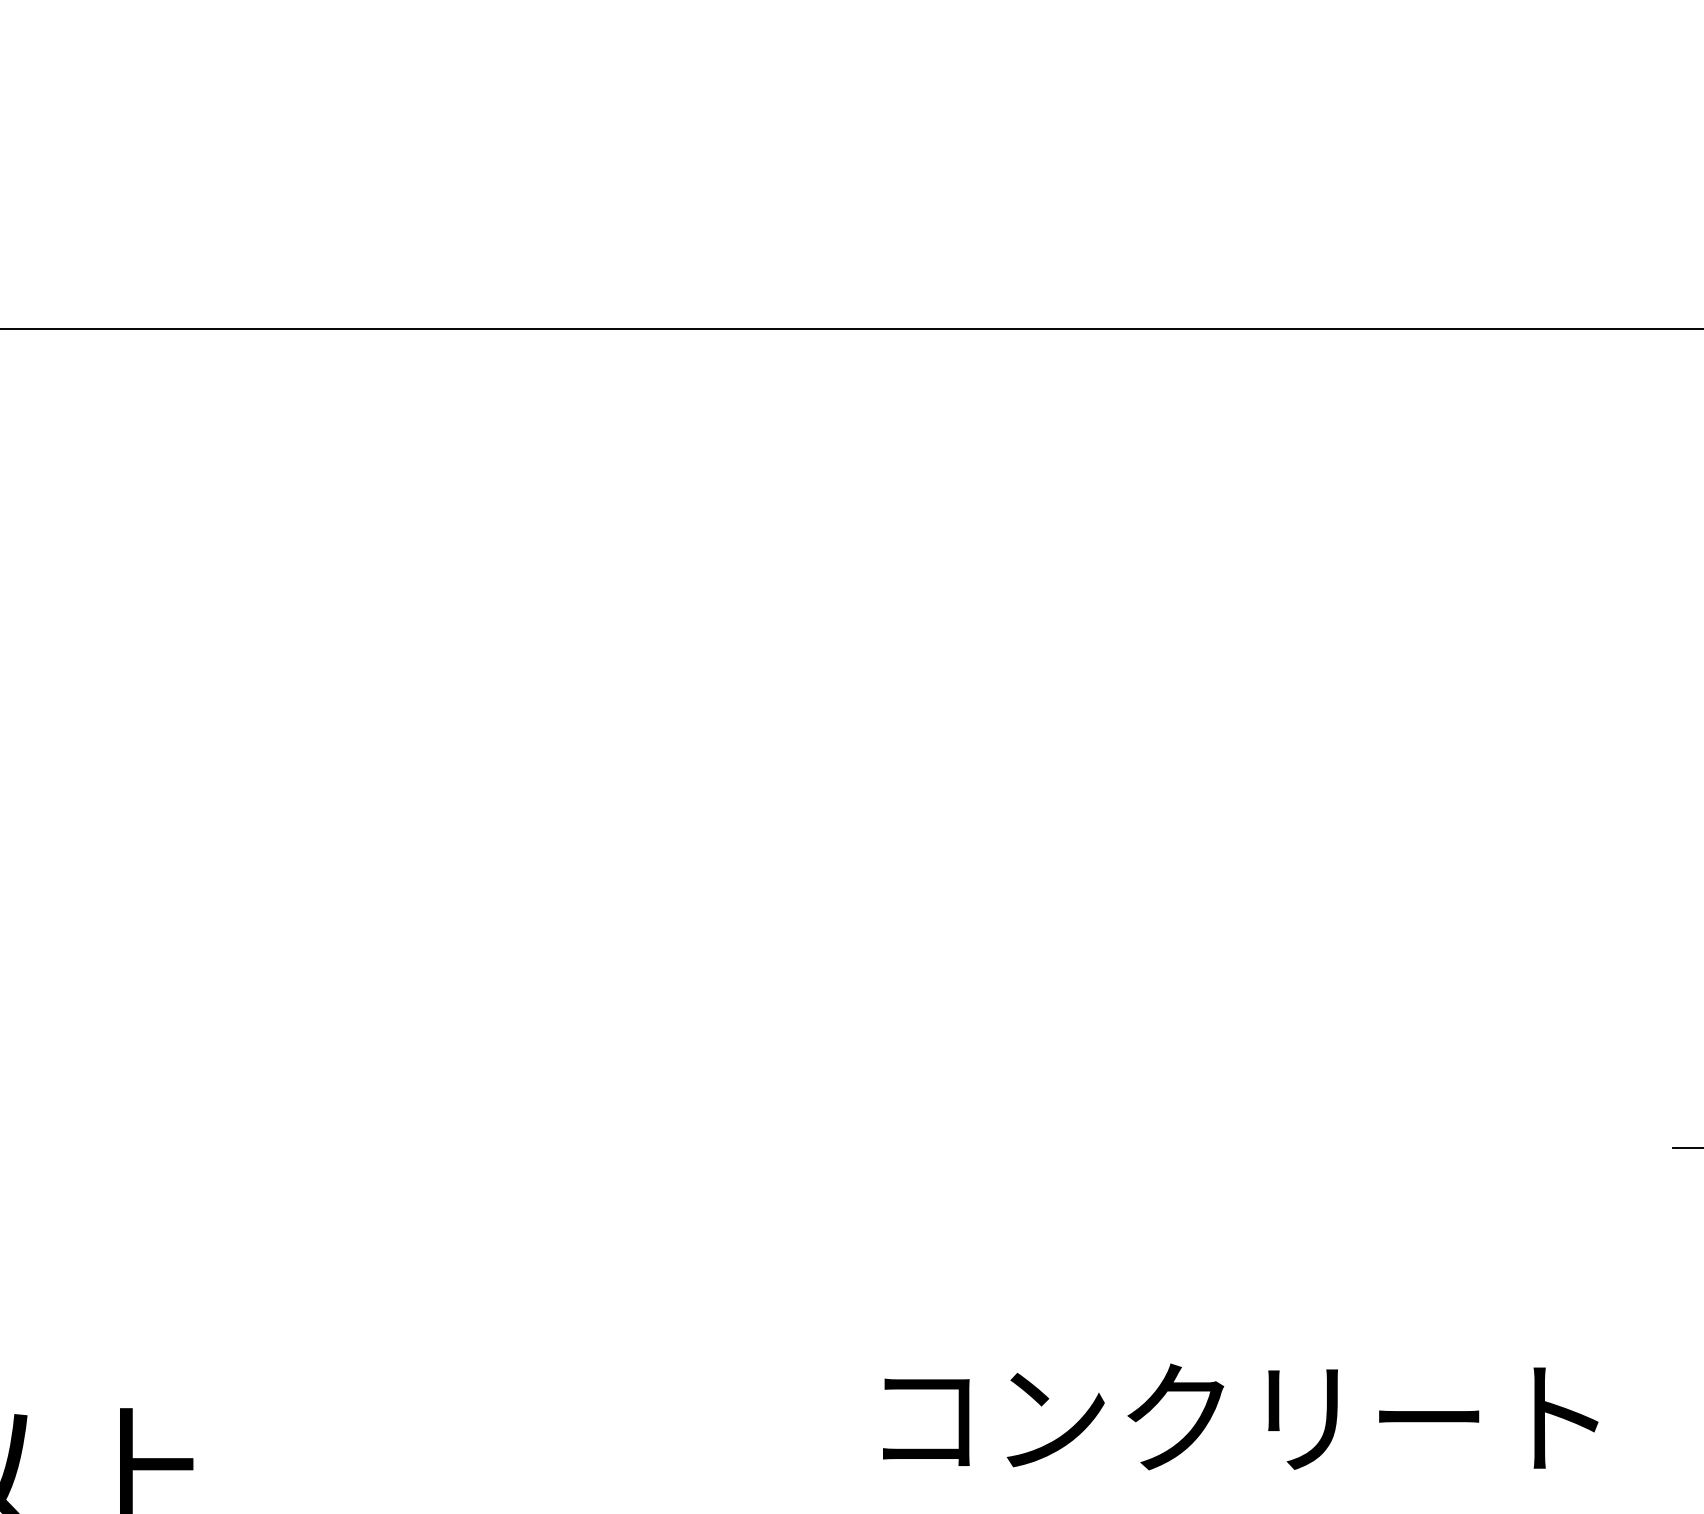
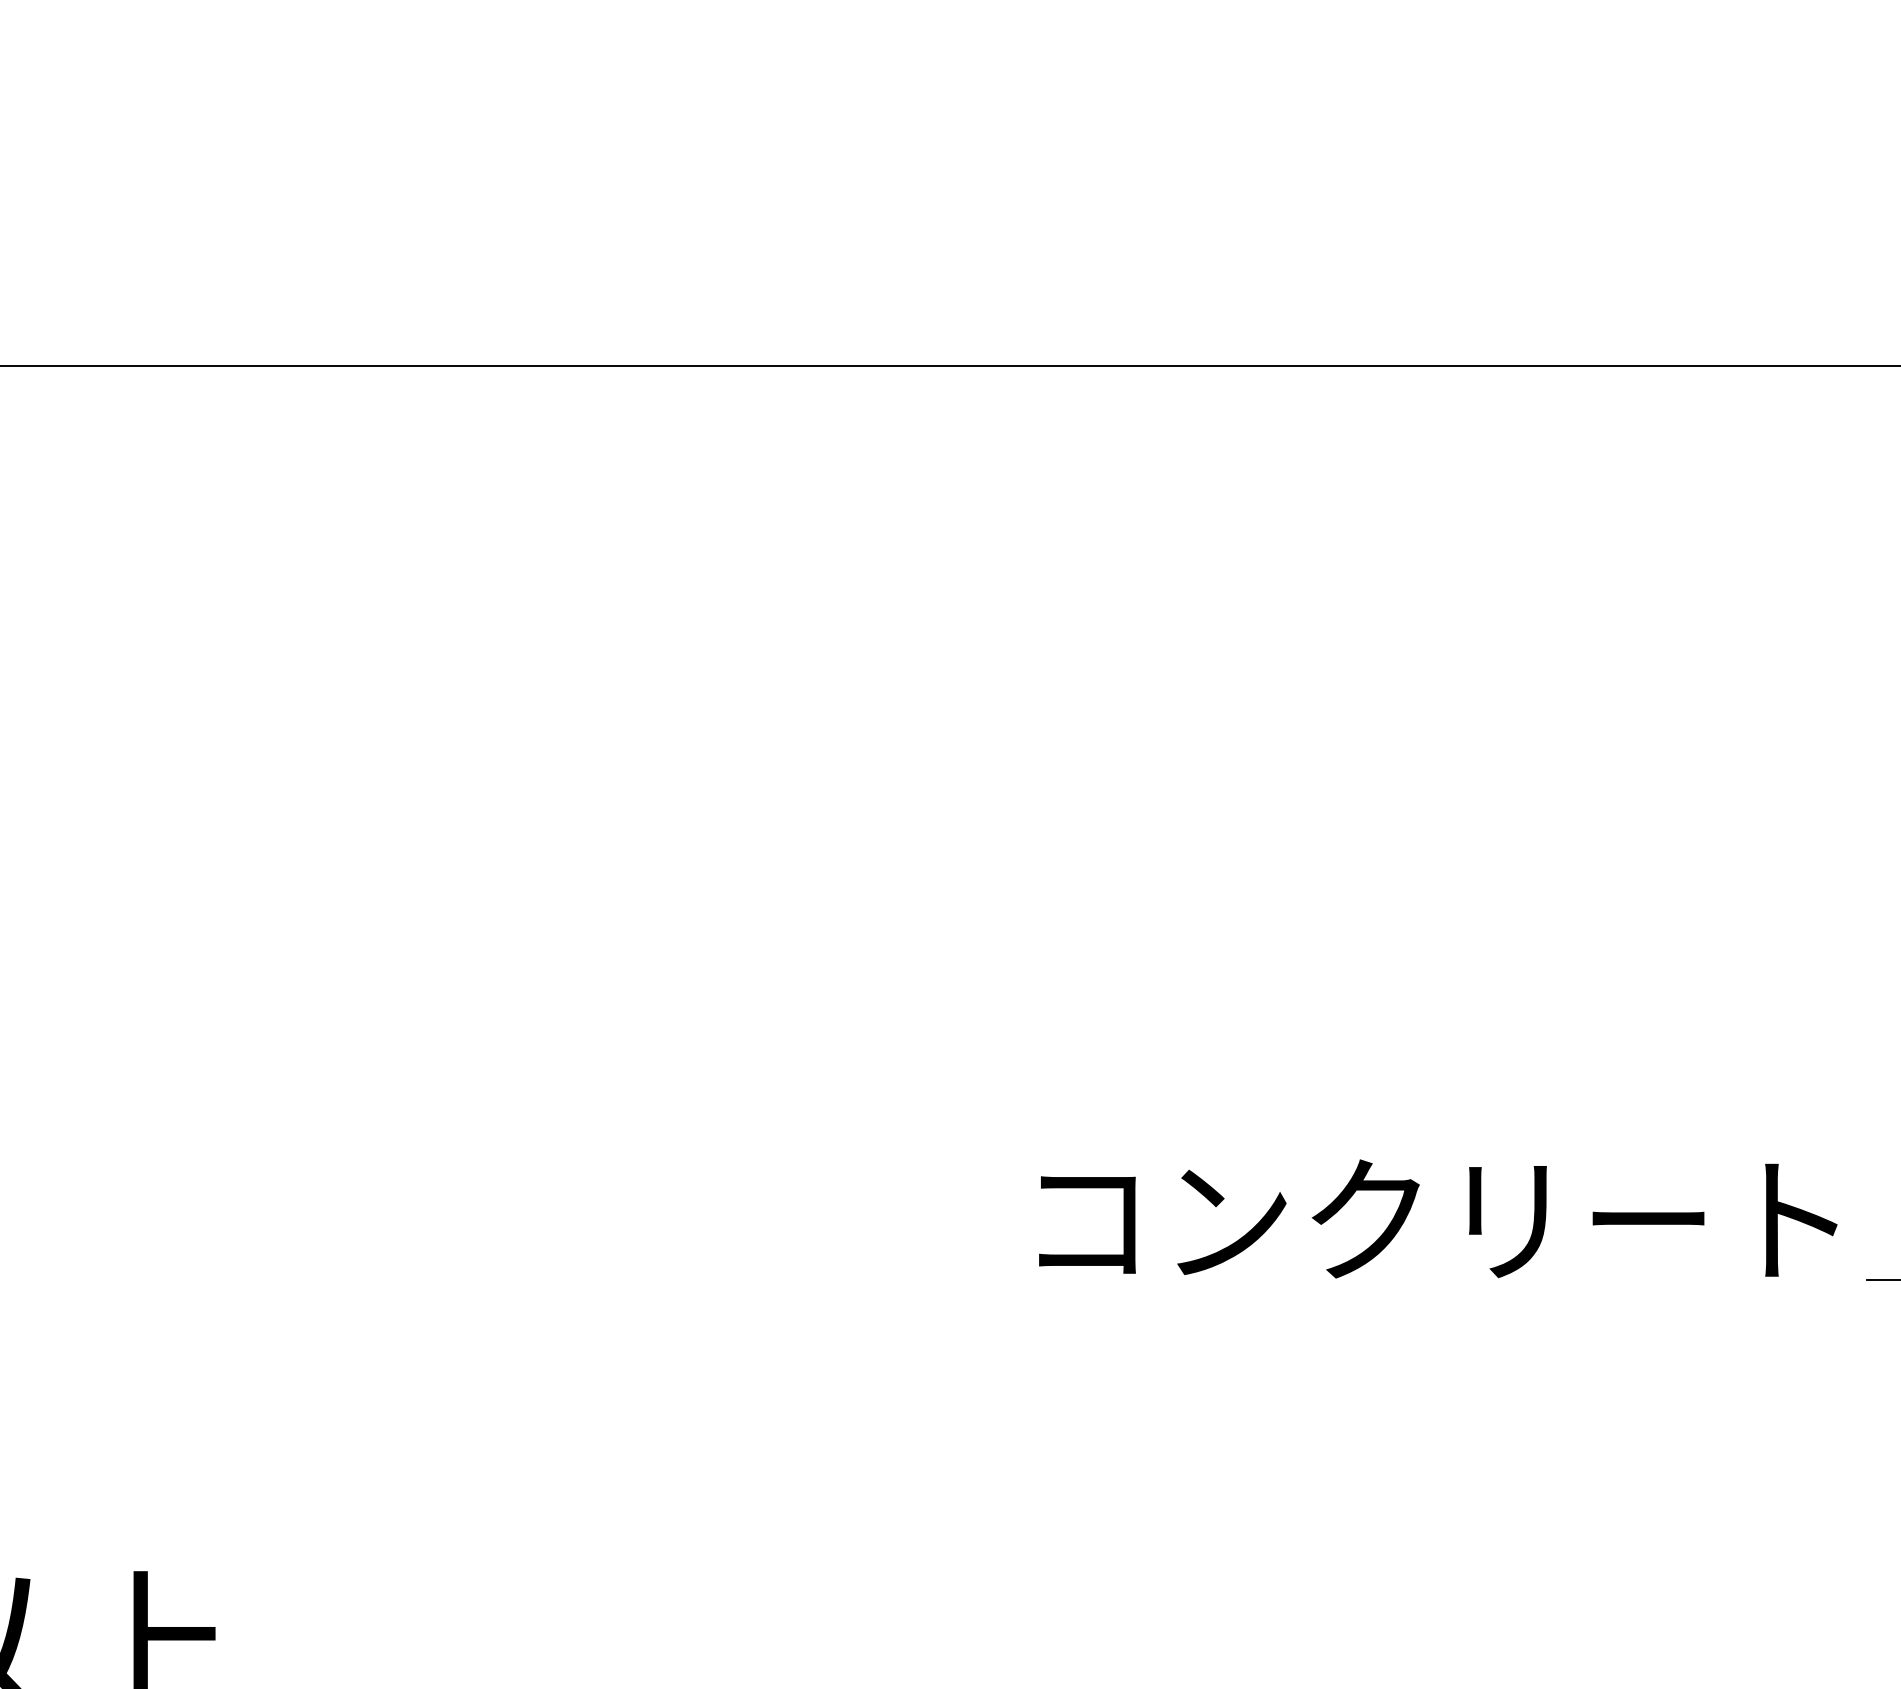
text: (1240, 1416) -> (1438, 1218), moved

